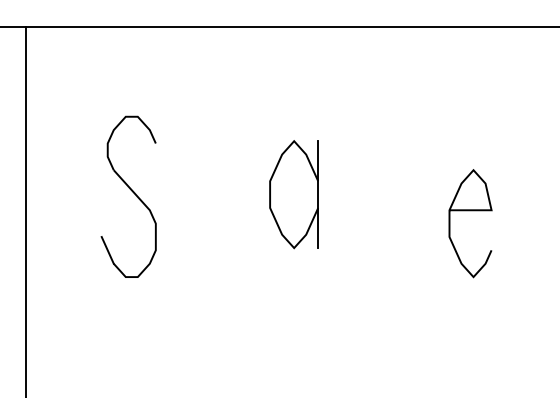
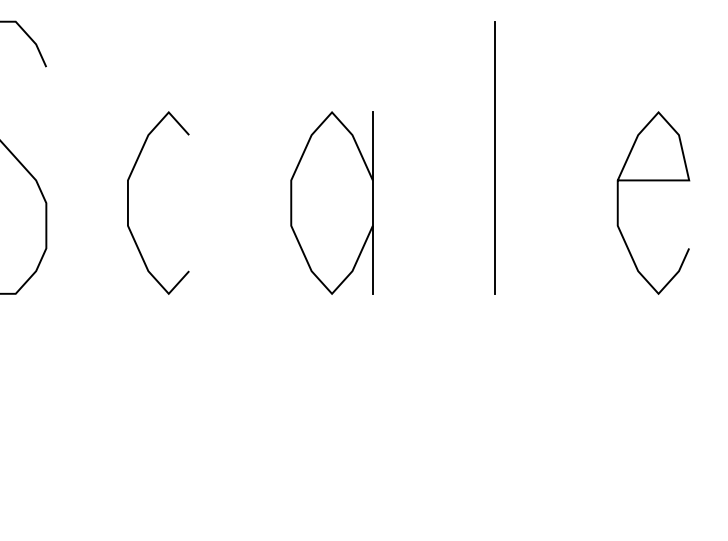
part: (293, 194) -> (330, 202), moved
line: (420, 196) -> (495, 157), added
curve: (470, 211) -> (653, 182), moved
curve: (204, 223) -> (128, 202), added

